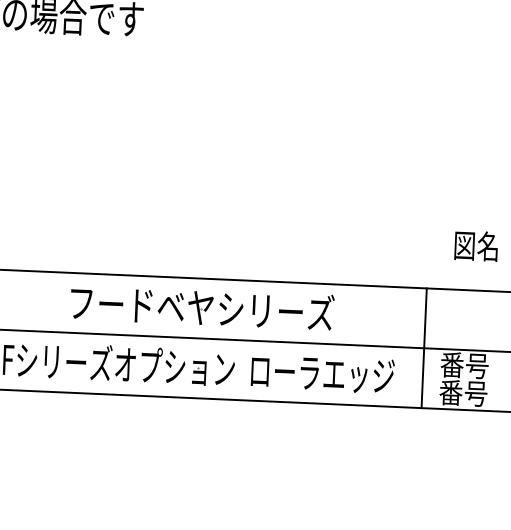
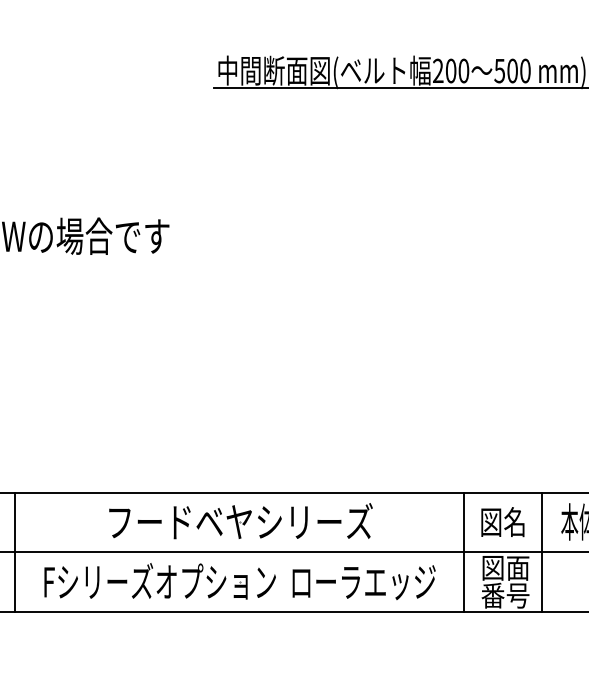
text: (475, 246) -> (502, 522), moved
line: (502, 351) -> (542, 552), added
text: (464, 365) -> (505, 567), 番号 -> 図面

